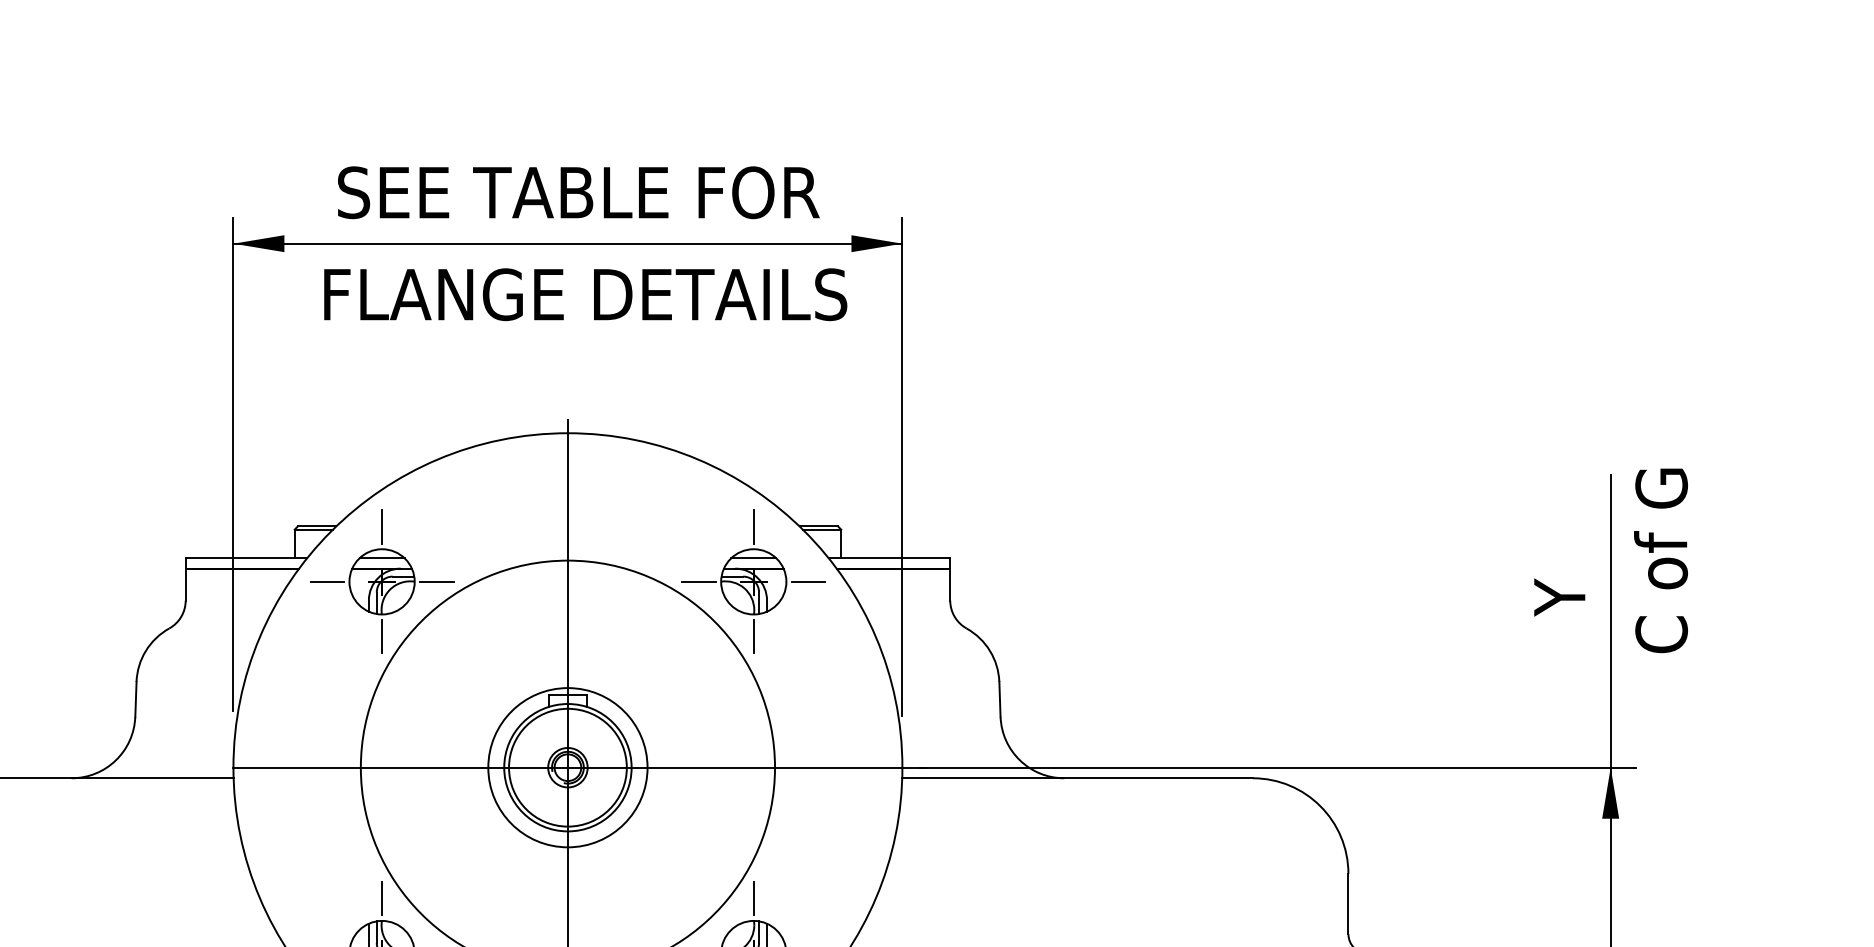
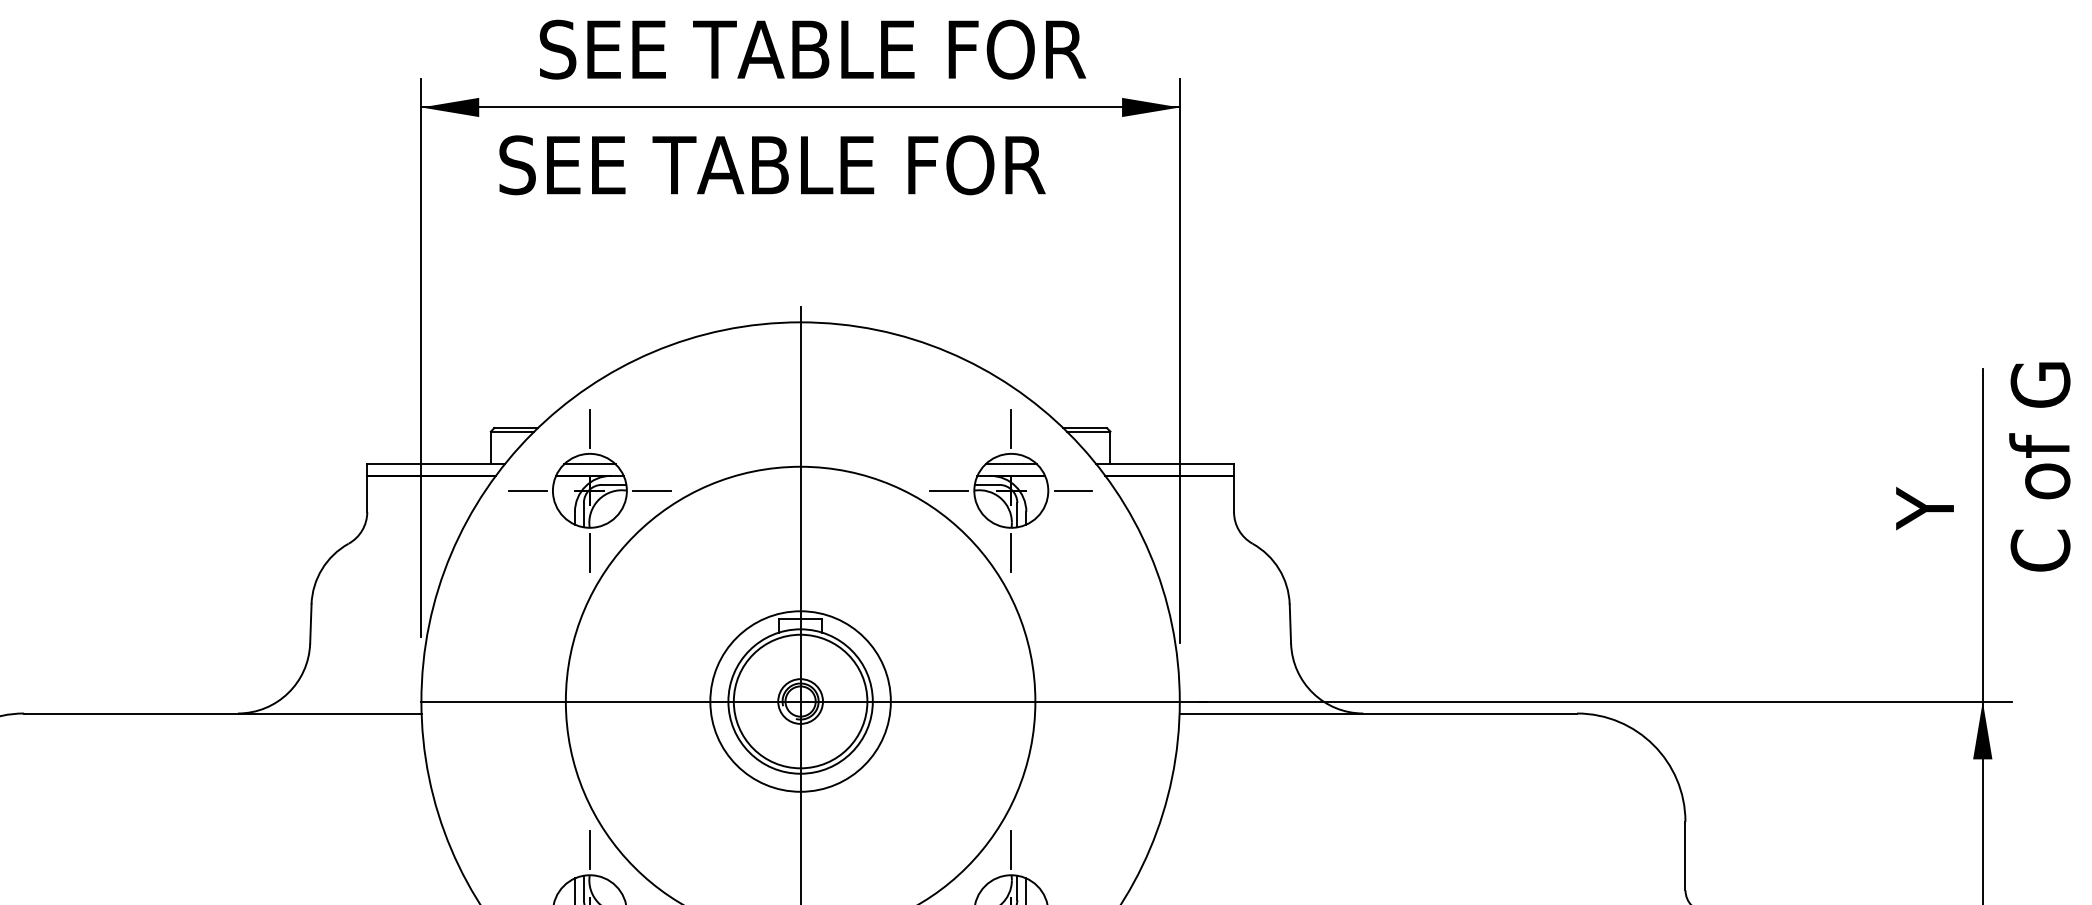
text: (574, 294) -> (808, 165), FLANGE DETAILS -> SEE TABLE FOR

